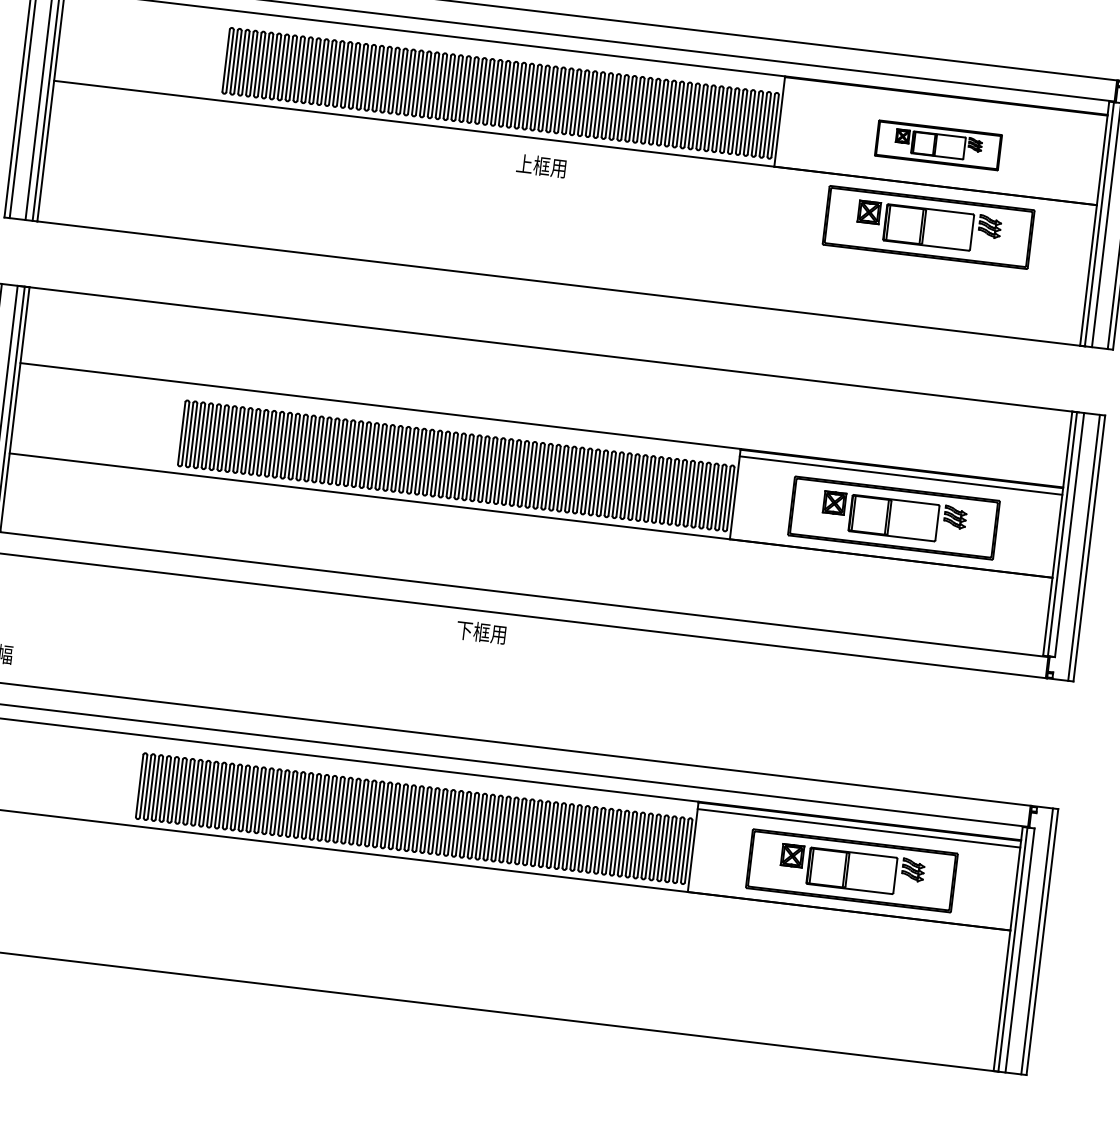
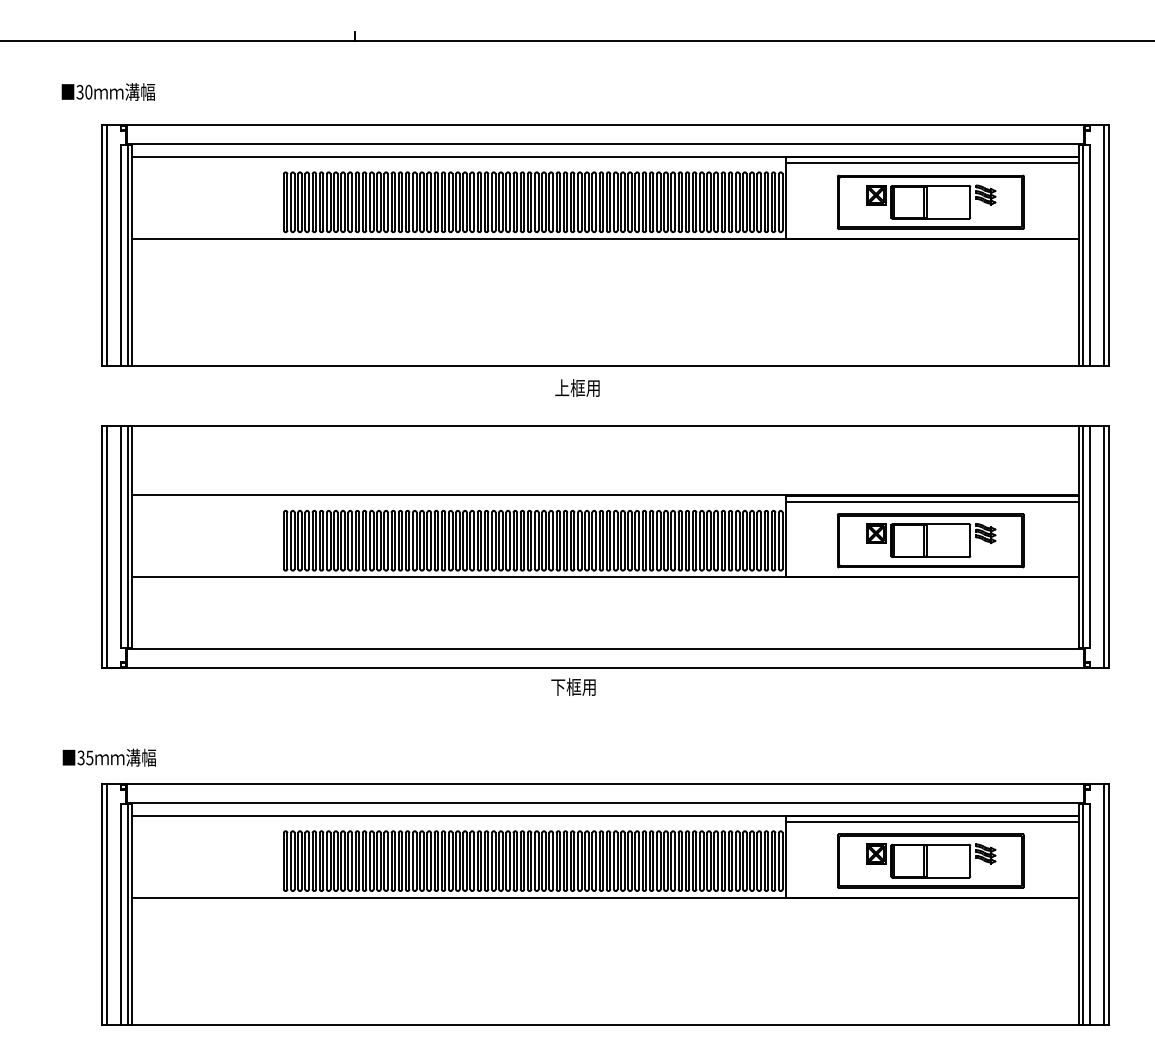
line: (945, 103) -> (932, 163), added
part: (938, 144) -> (930, 201), size x1.67
text: (541, 165) -> (577, 387), moved
part: (928, 227) -> (930, 276), removed

